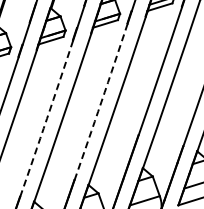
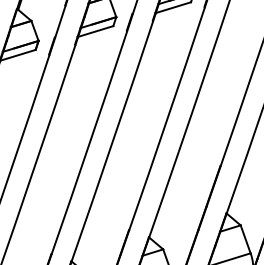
arc: (101, 102) -> (167, 119), dashed -> solid
arc: (47, 118) -> (90, 142), dashed -> solid

